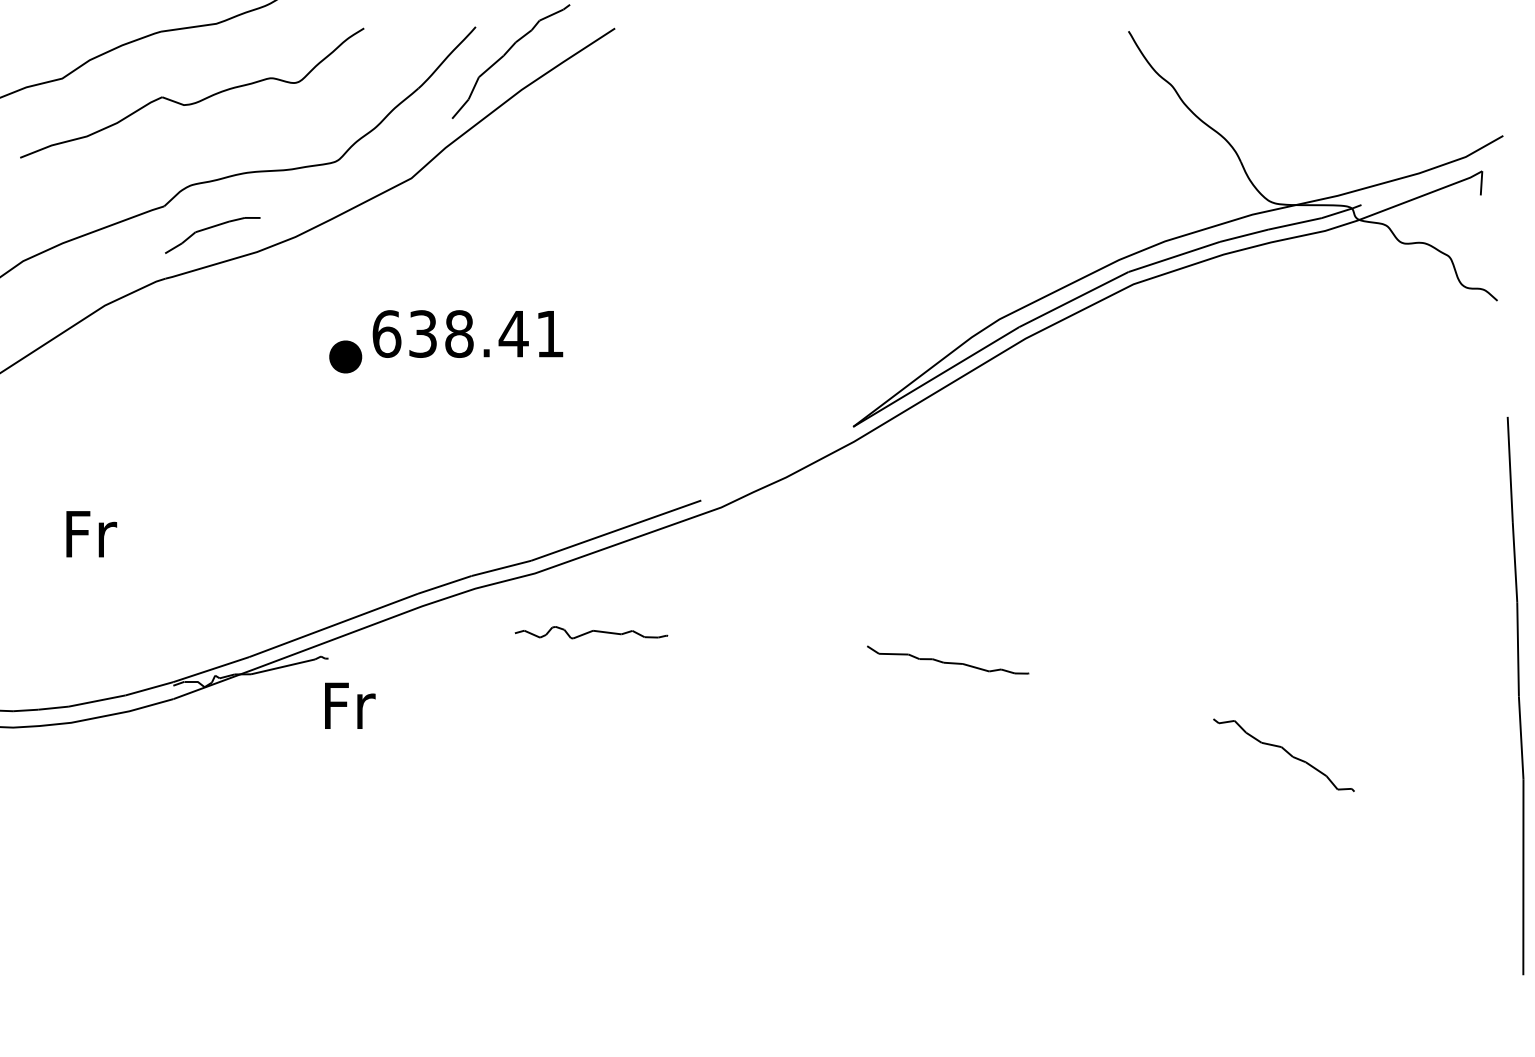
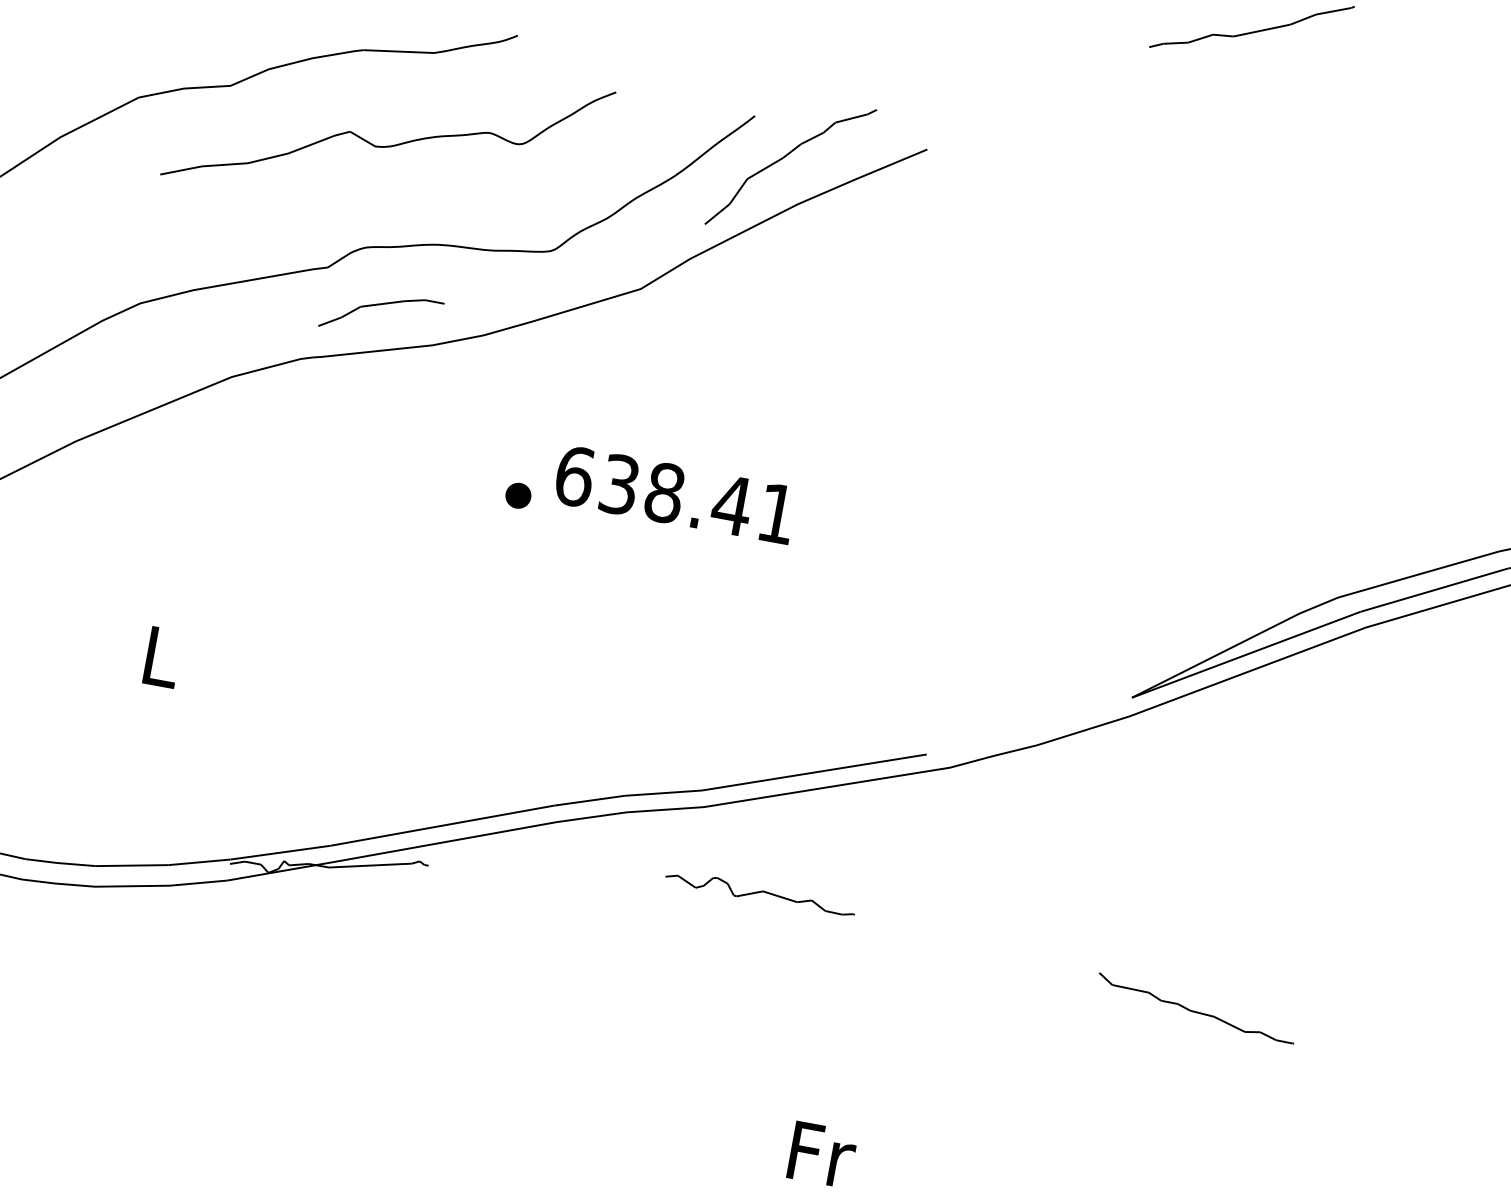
part: (345, 357) -> (518, 496), size x0.62
text: (91, 534) -> (162, 657), Fr -> L
text: (350, 705) -> (822, 1154), moved

